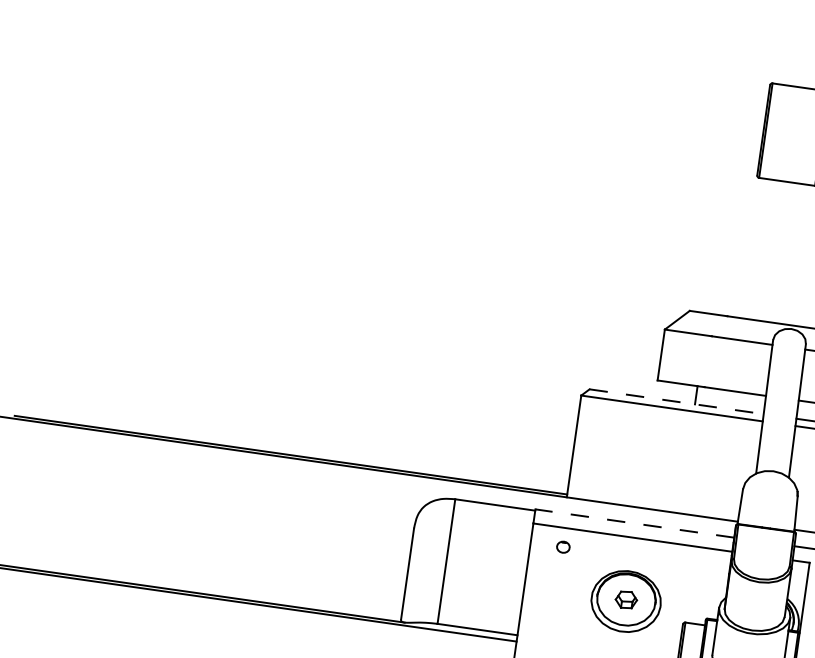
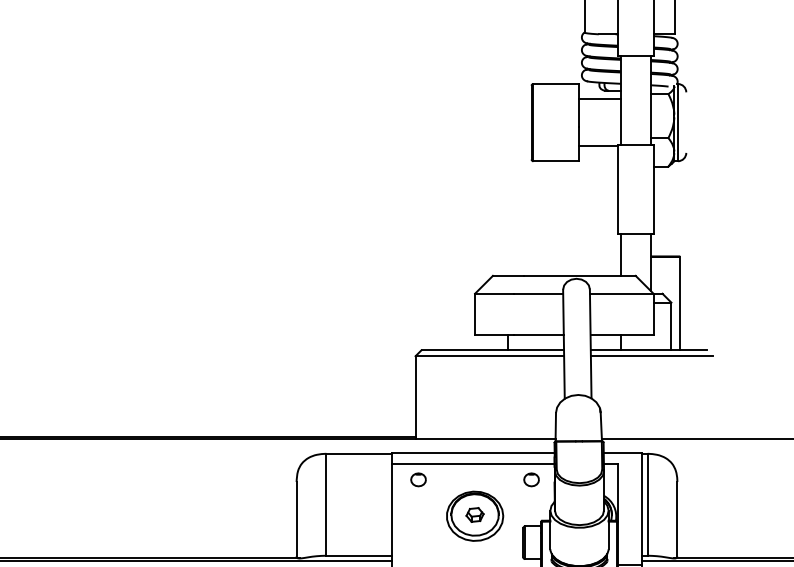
line: (677, 402) -> (493, 350), dashed -> solid
line: (634, 523) -> (472, 452), dashed -> solid
part: (563, 546) -> (418, 479), size x1.43
part: (701, 566) -> (531, 479), added

